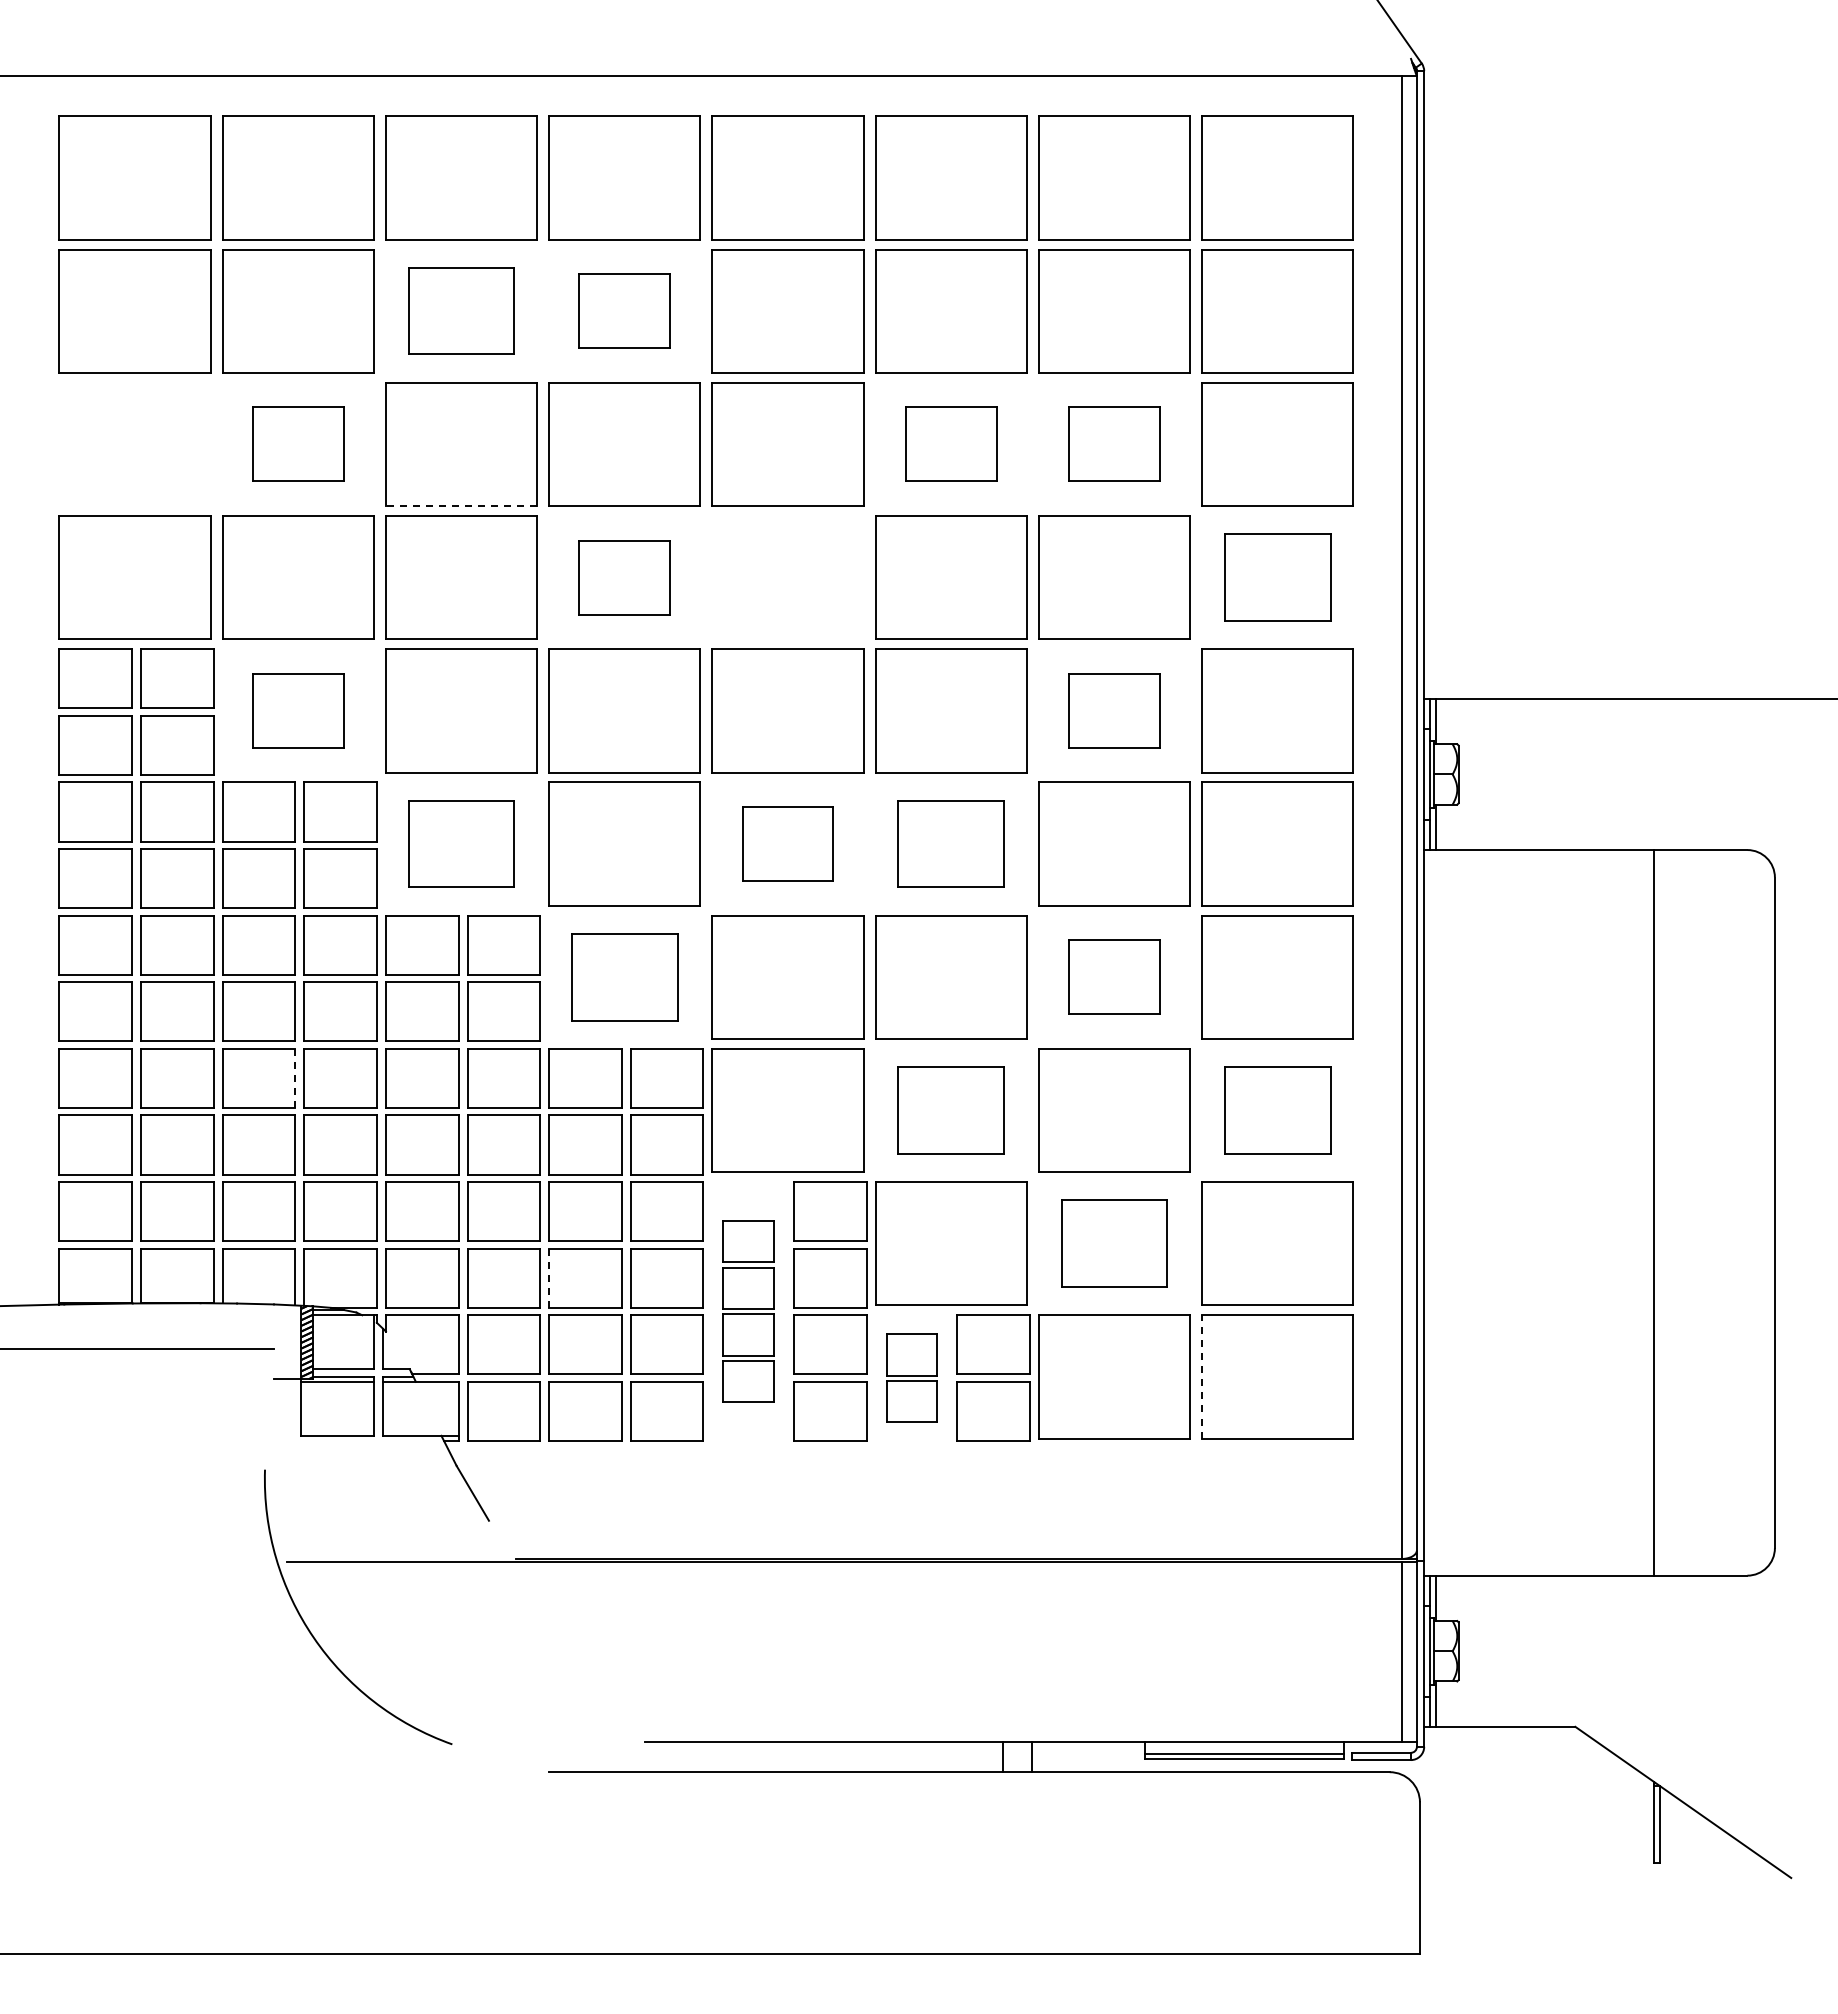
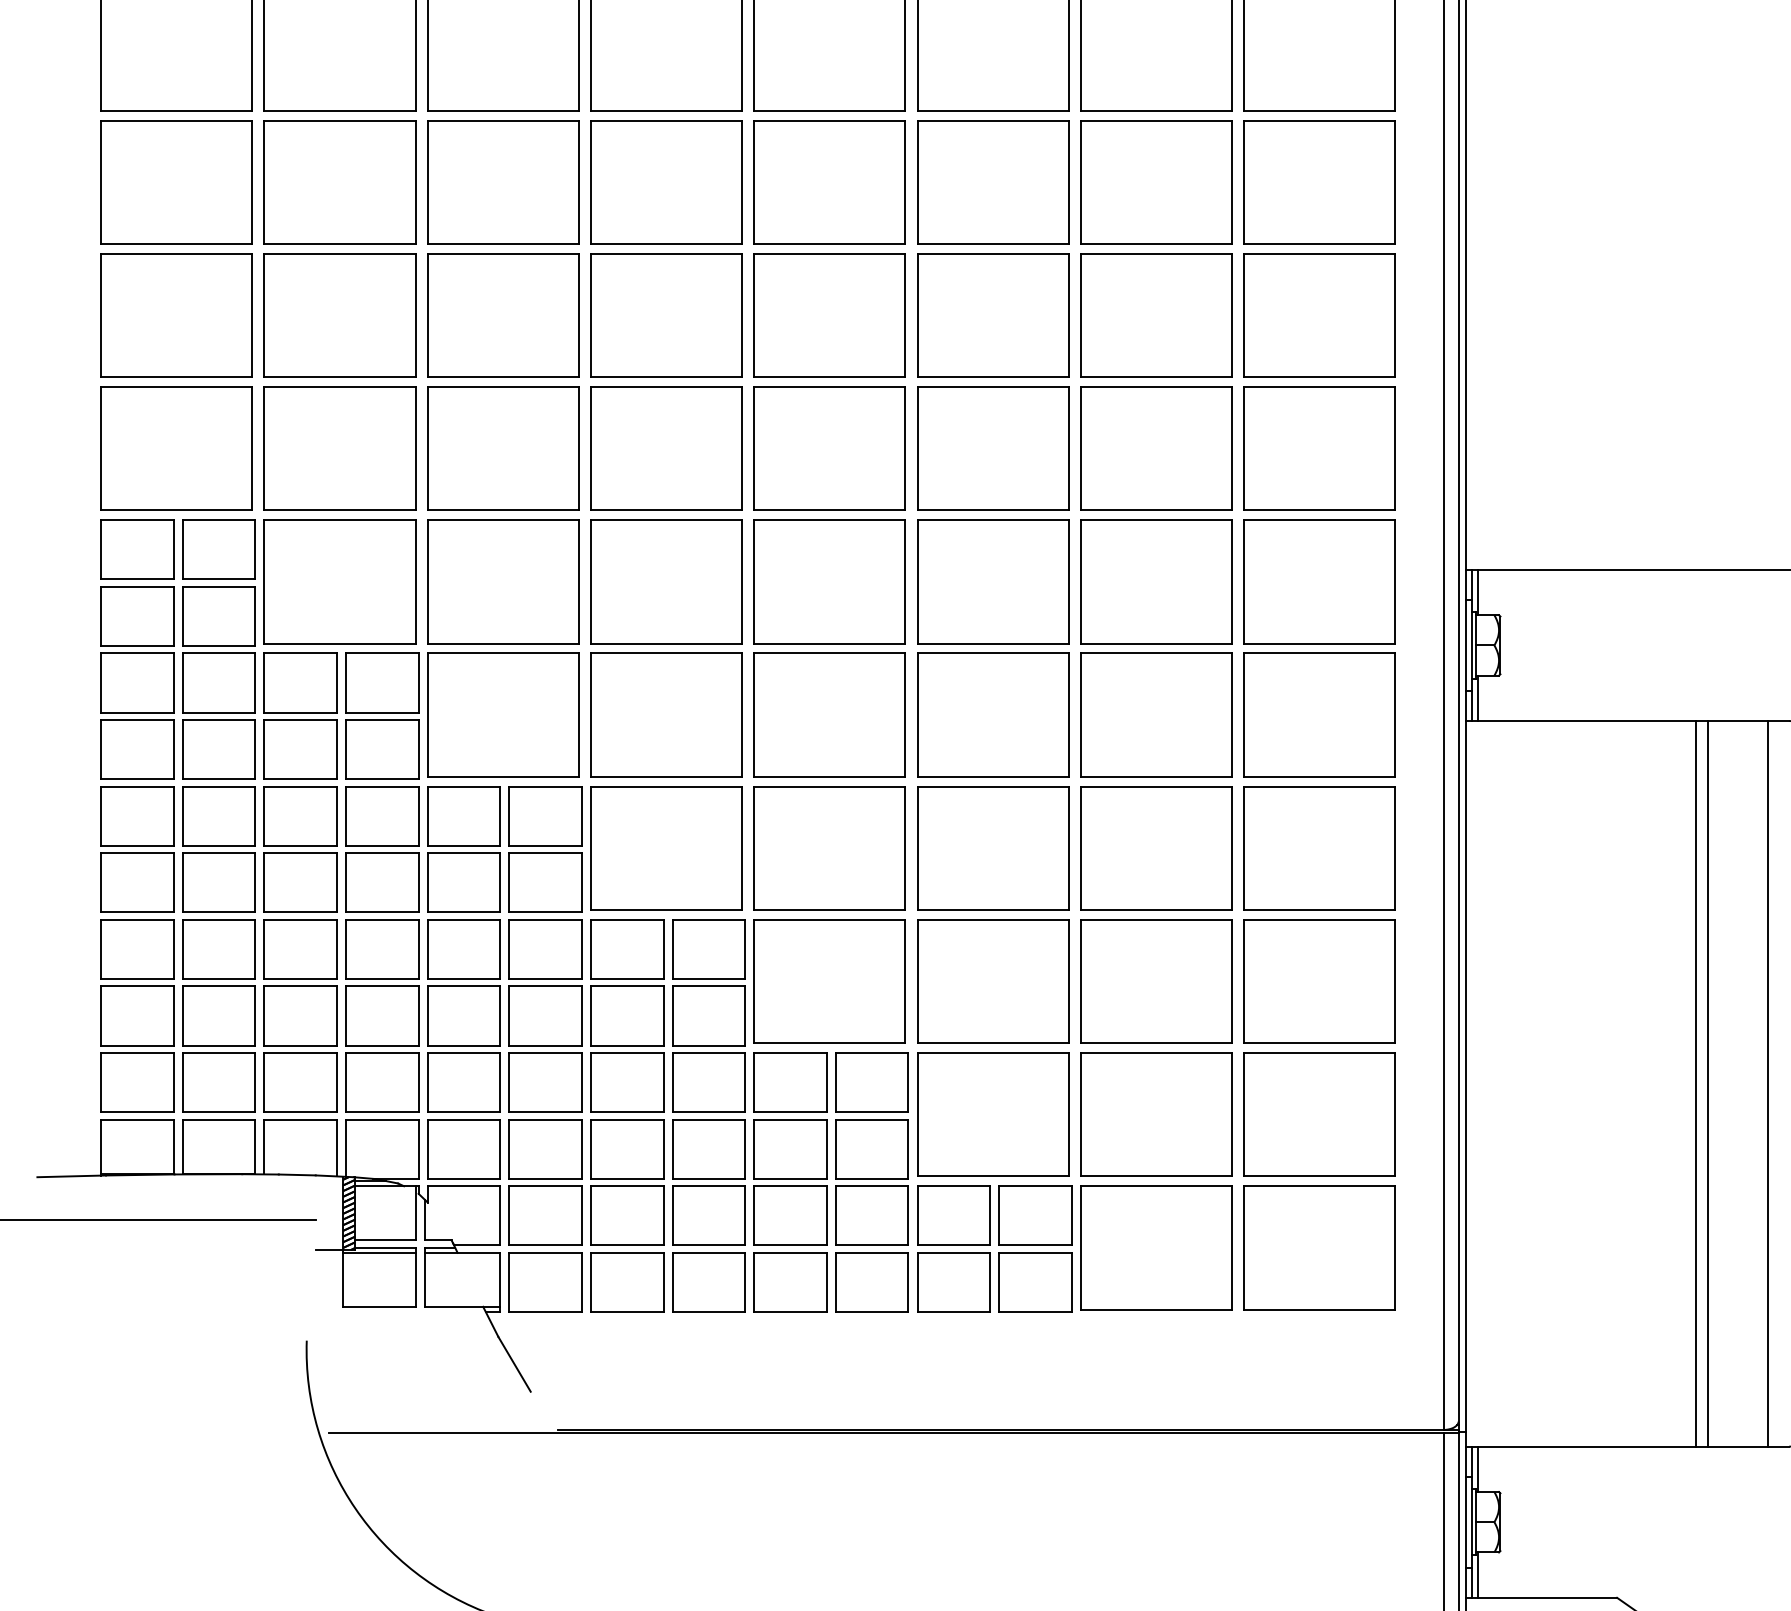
part: (461, 311) -> (503, 182), size x1.43
part: (624, 311) -> (666, 182), size x1.67
part: (134, 444) -> (176, 315), added
part: (298, 444) -> (340, 315), size x1.67
part: (951, 444) -> (993, 315), size x1.67
part: (1114, 444) -> (1156, 315), size x1.67
line: (461, 506) -> (503, 377), dashed -> solid
part: (624, 577) -> (666, 448), size x1.67
part: (787, 577) -> (829, 448), added
part: (1277, 577) -> (1319, 448), size x1.43
part: (298, 710) -> (340, 581), size x1.67
part: (1114, 710) -> (1156, 581), size x1.67
part: (461, 843) -> (503, 714), size x1.43
part: (787, 843) -> (829, 714), size x1.67
part: (951, 843) -> (993, 714), size x1.43
part: (624, 977) -> (666, 848), size x1.43
part: (1114, 977) -> (1156, 848), size x1.67
line: (295, 1078) -> (337, 949), dashed -> solid
part: (951, 1110) -> (993, 981), size x1.43
part: (1277, 1110) -> (1319, 981), size x1.43
line: (1666, 1212) -> (1708, 1083), added
line: (1726, 1212) -> (1768, 1083), added
part: (1114, 1243) -> (1156, 1114), size x1.43
line: (549, 1278) -> (591, 1149), dashed -> solid
part: (748, 1311) -> (790, 1182), size x1.43
line: (1202, 1376) -> (1244, 1247), dashed -> solid
part: (911, 1377) -> (953, 1248), size x1.43

